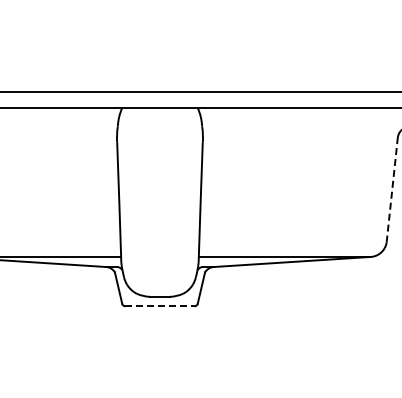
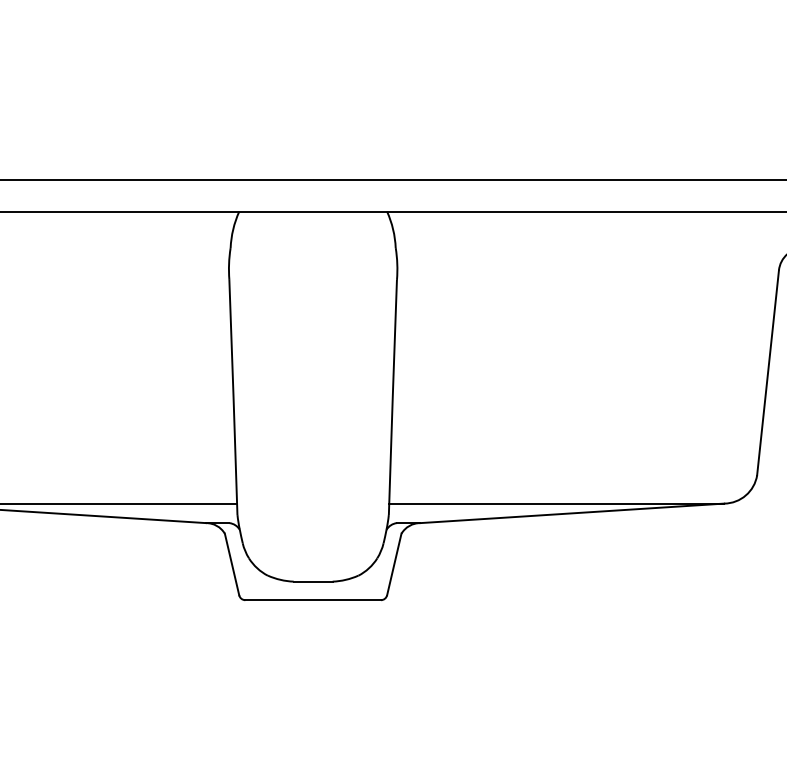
line: (392, 190) -> (768, 373), dashed -> solid
line: (159, 306) -> (312, 600), dashed -> solid

